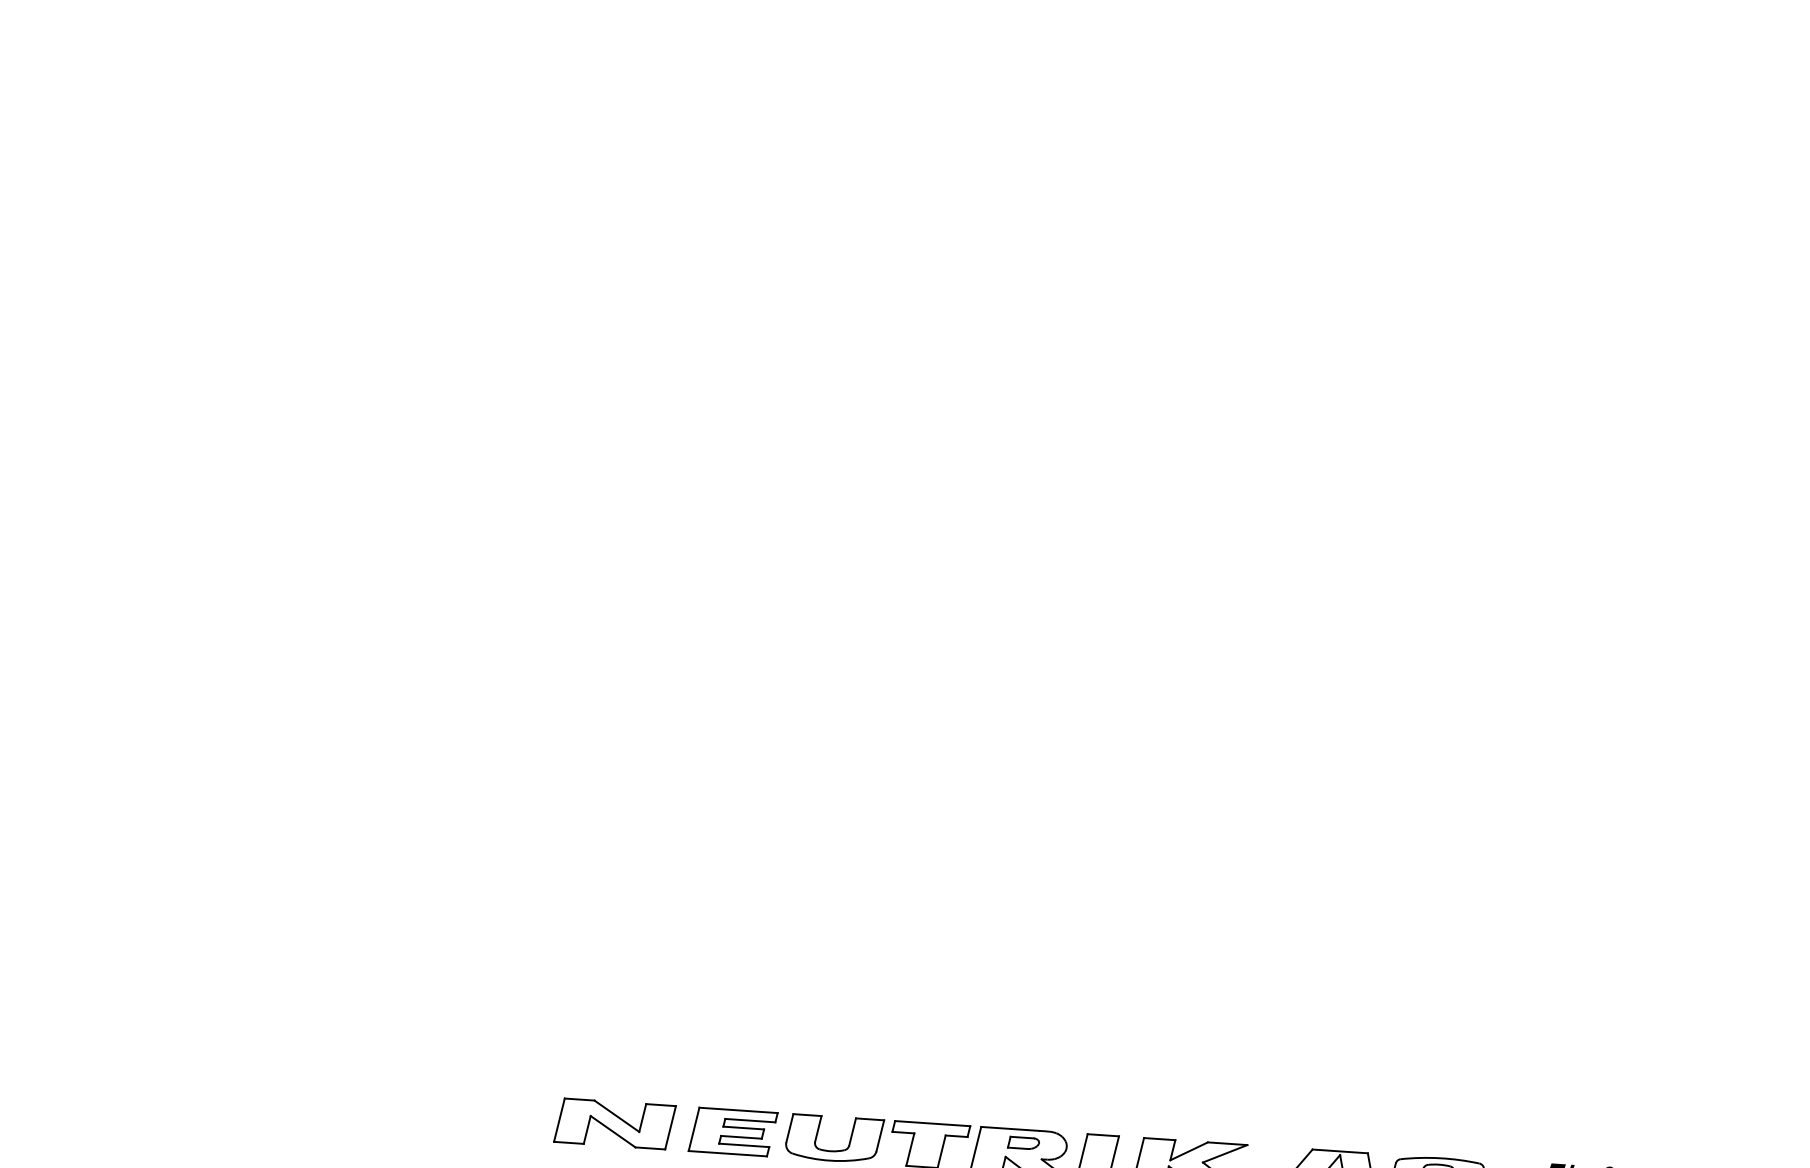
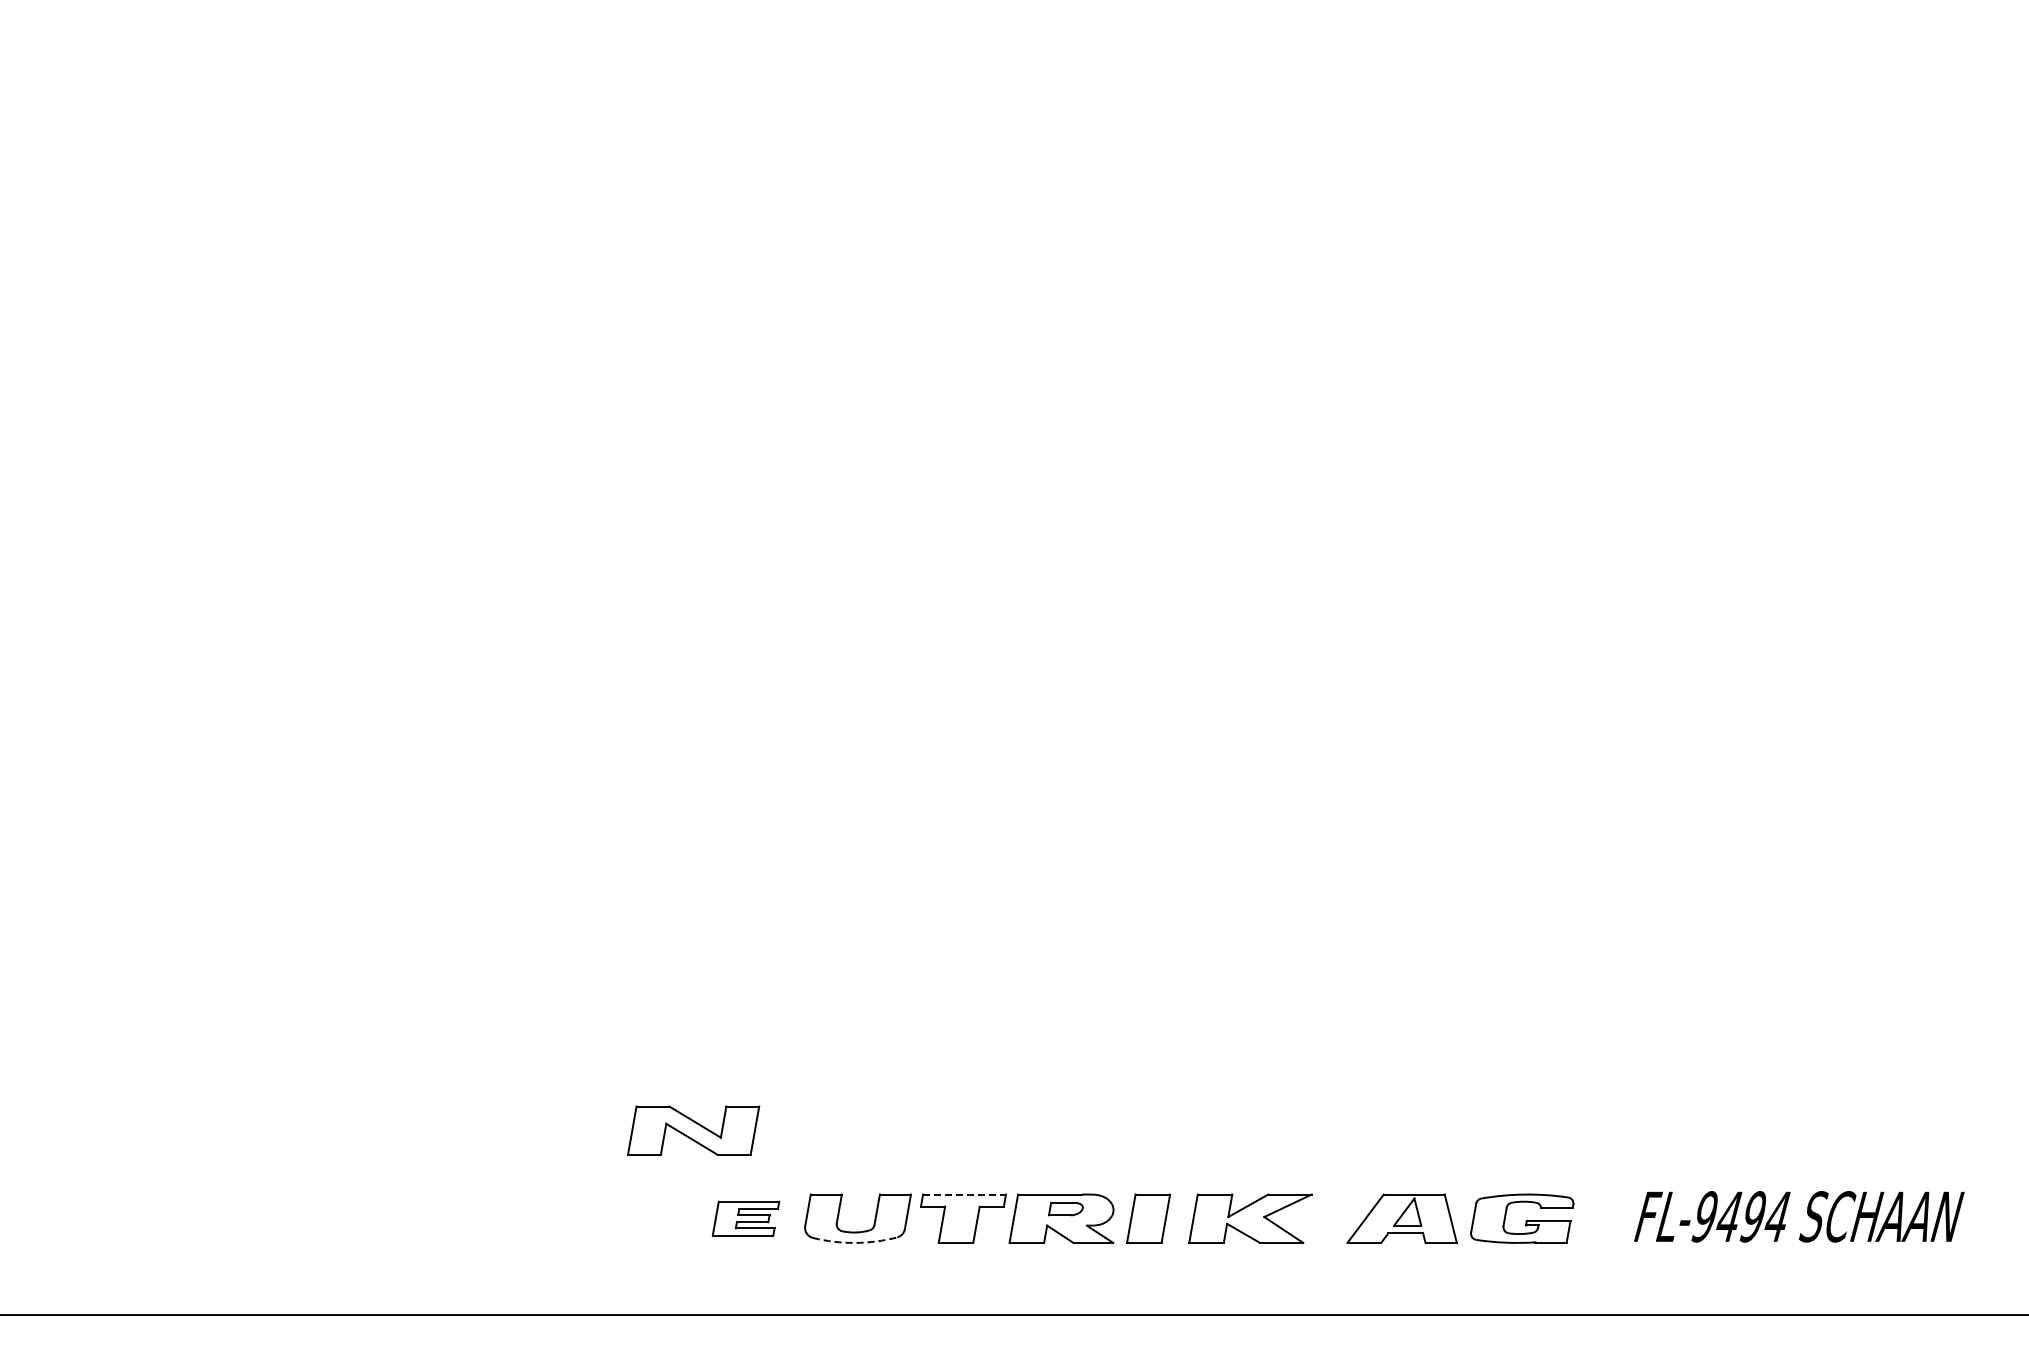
part: (614, 1123) -> (693, 1130), moved
line: (933, 1123) -> (965, 1194), solid -> dashed
part: (732, 1131) -> (745, 1218), size x0.7
arc: (830, 1160) -> (855, 1242), solid -> dashed

